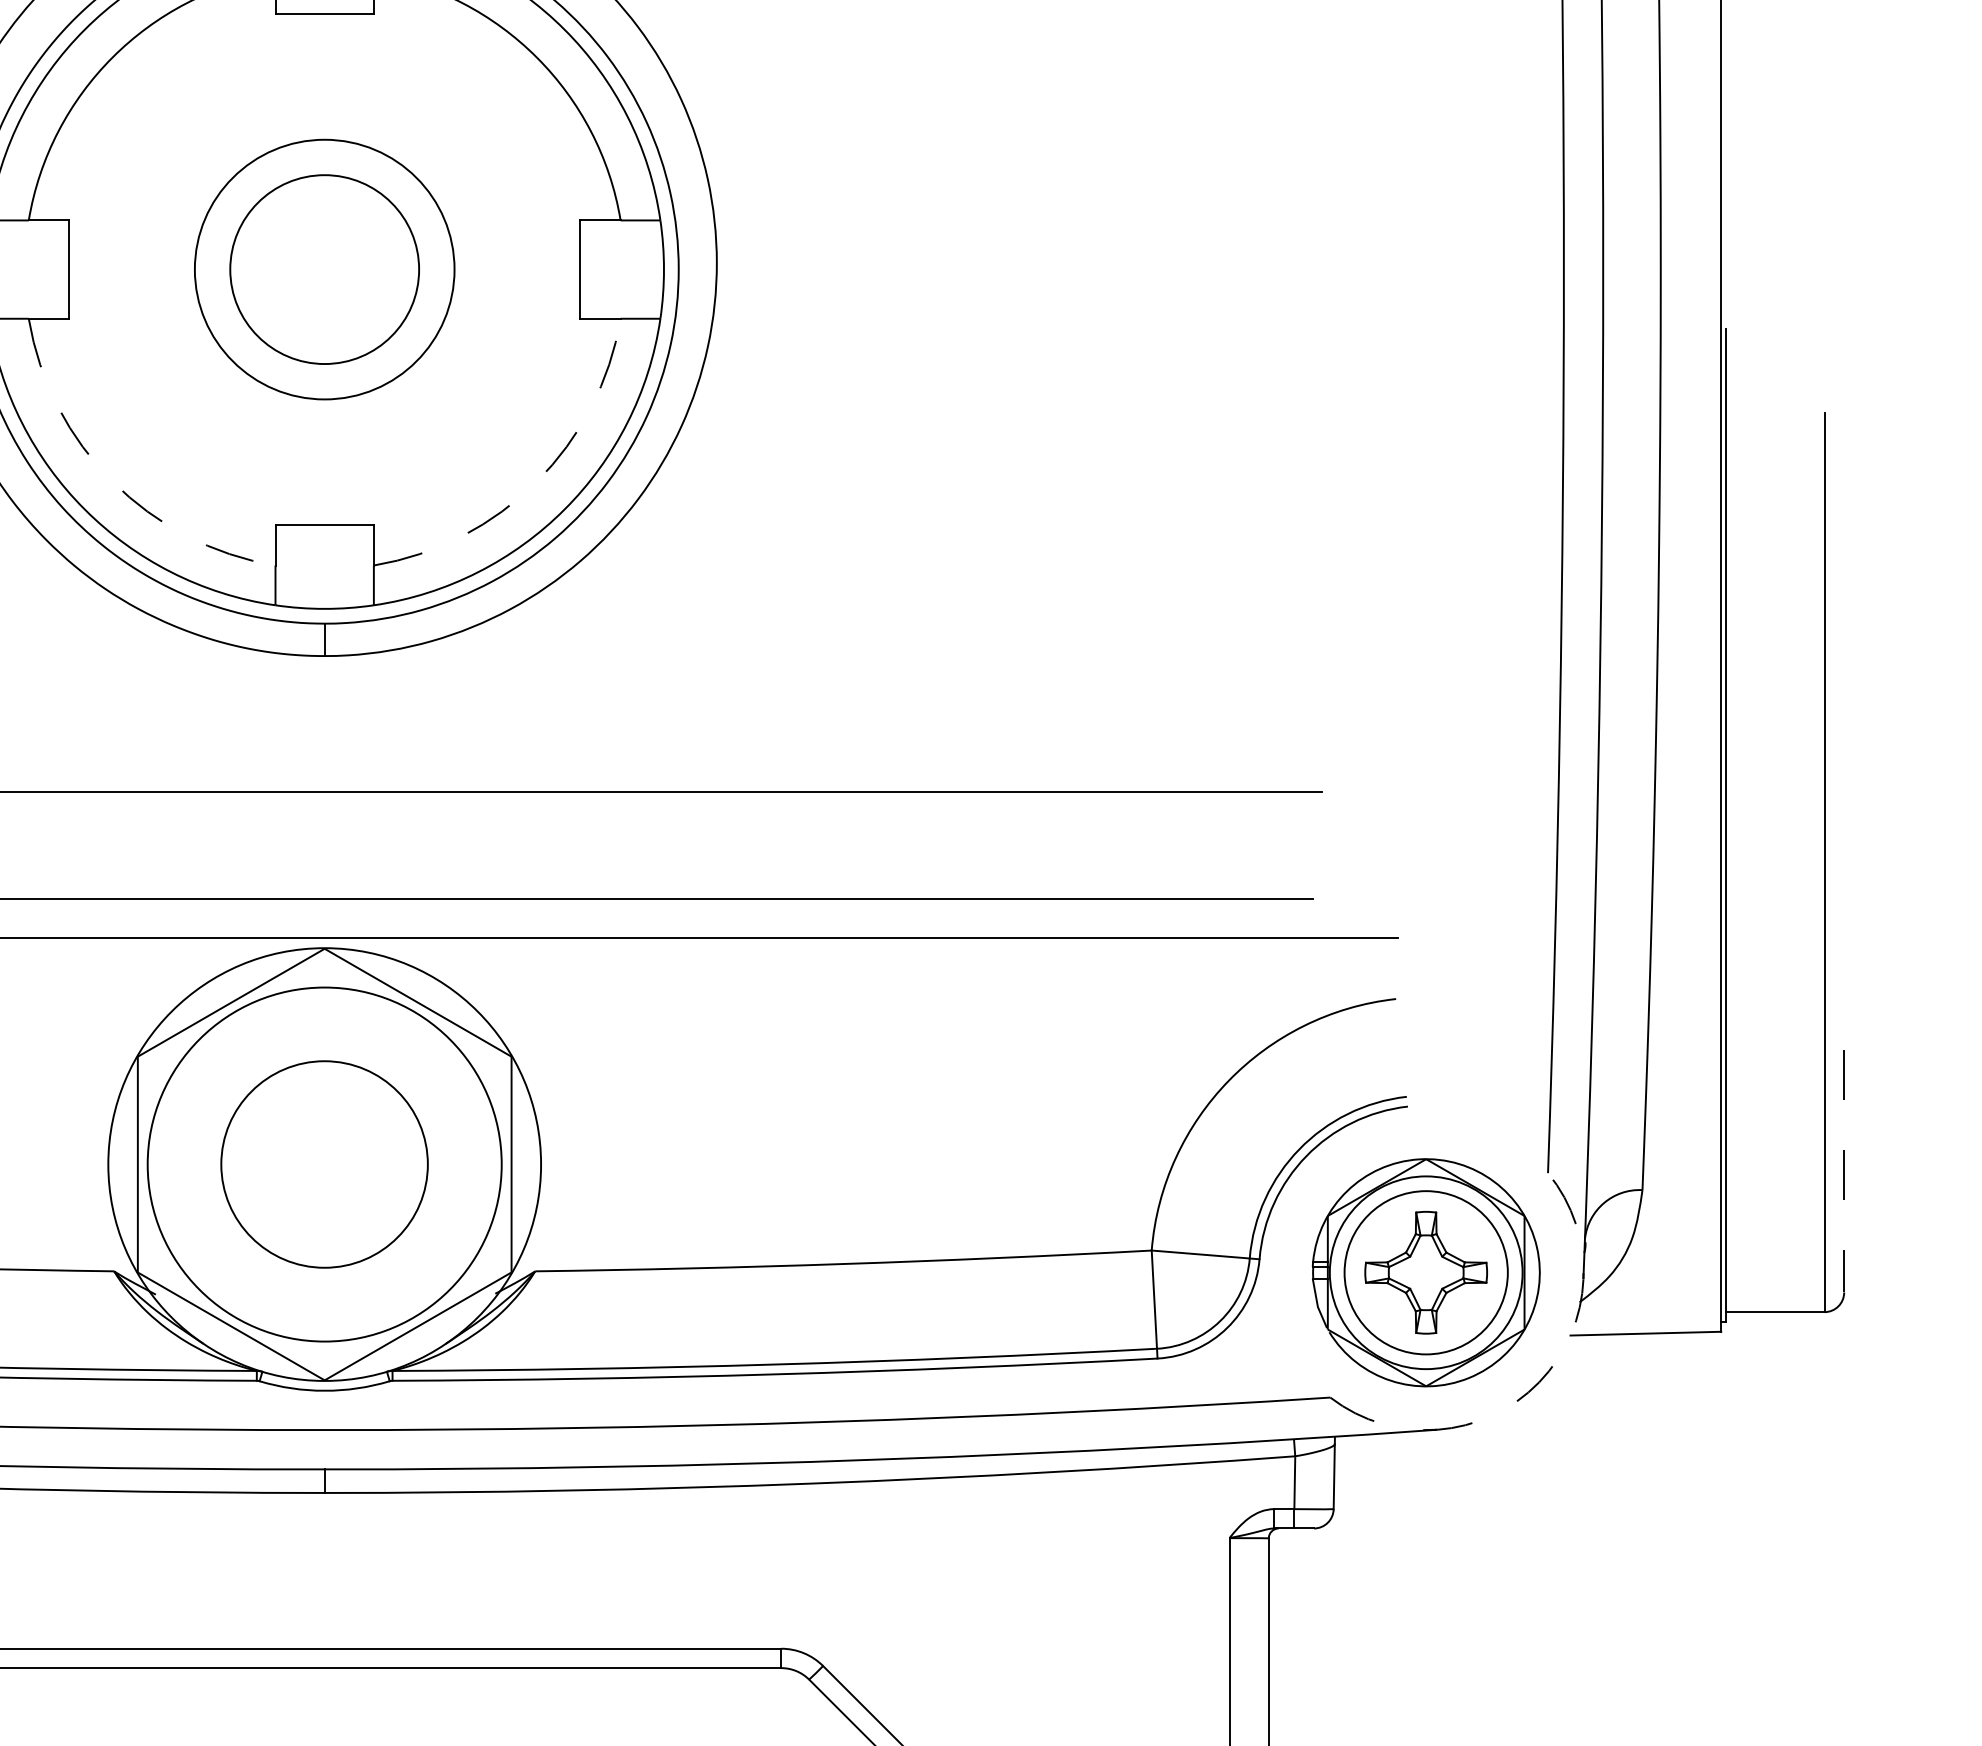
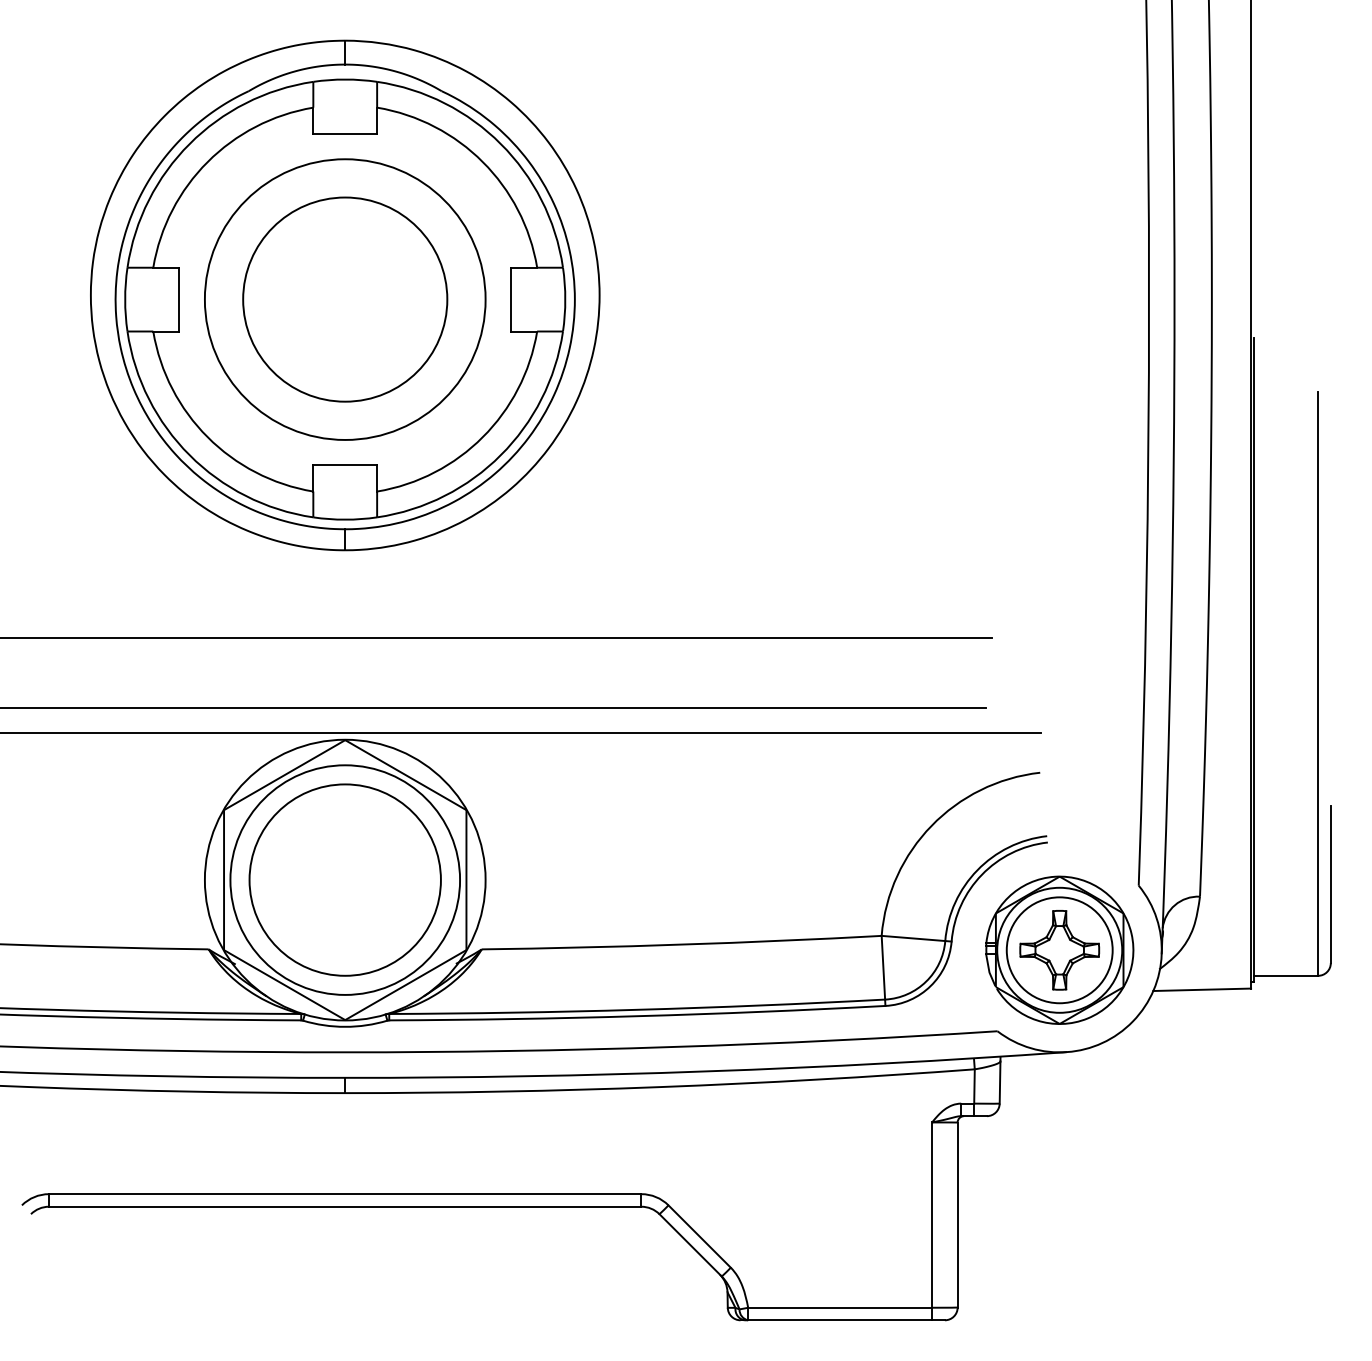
circle: (323, 269) -> (344, 299), size x1.67
circle: (325, 269) -> (345, 299), size x1.67
arc: (112, 482) -> (207, 437), dashed -> solid
arc: (536, 482) -> (482, 437), dashed -> solid
circle: (323, 1163) -> (344, 879), size x1.43
line: (1843, 1171) -> (1330, 884), dashed -> solid
arc: (1539, 1382) -> (1133, 1021), dashed -> solid

